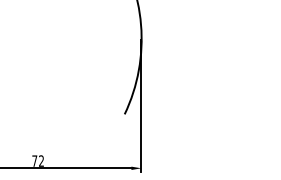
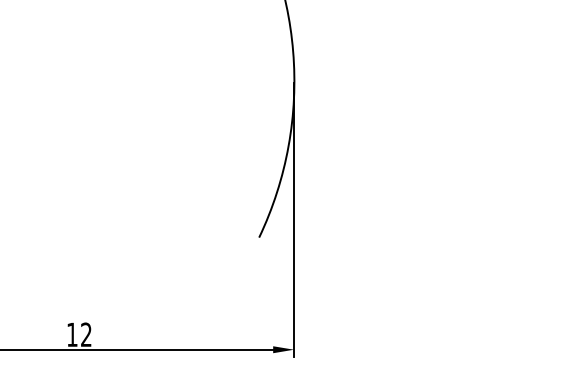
text: (34, 160) -> (71, 333), 72 -> 12

